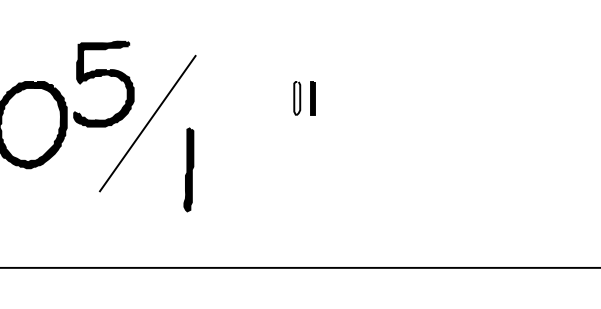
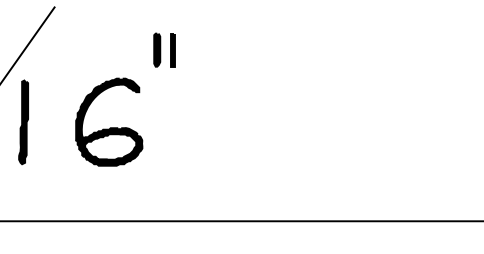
fill: (297, 97) -> (157, 49), added
part: (188, 169) -> (23, 121), moved
part: (249, 169) -> (109, 121), added

